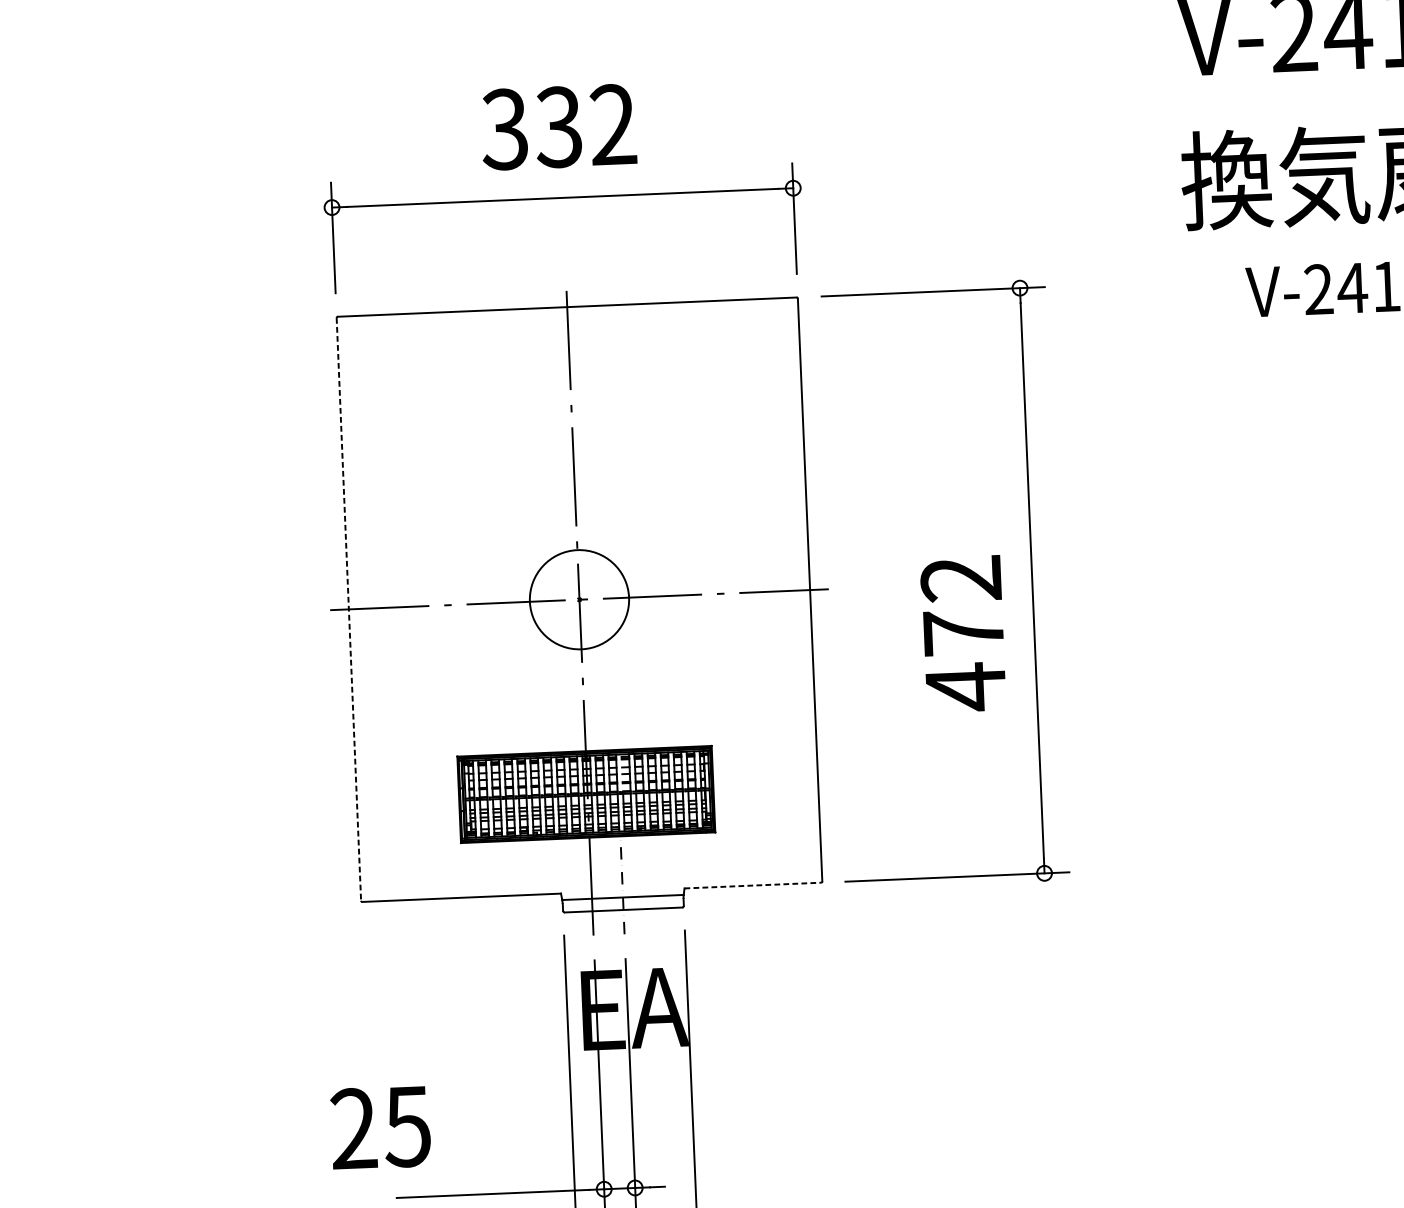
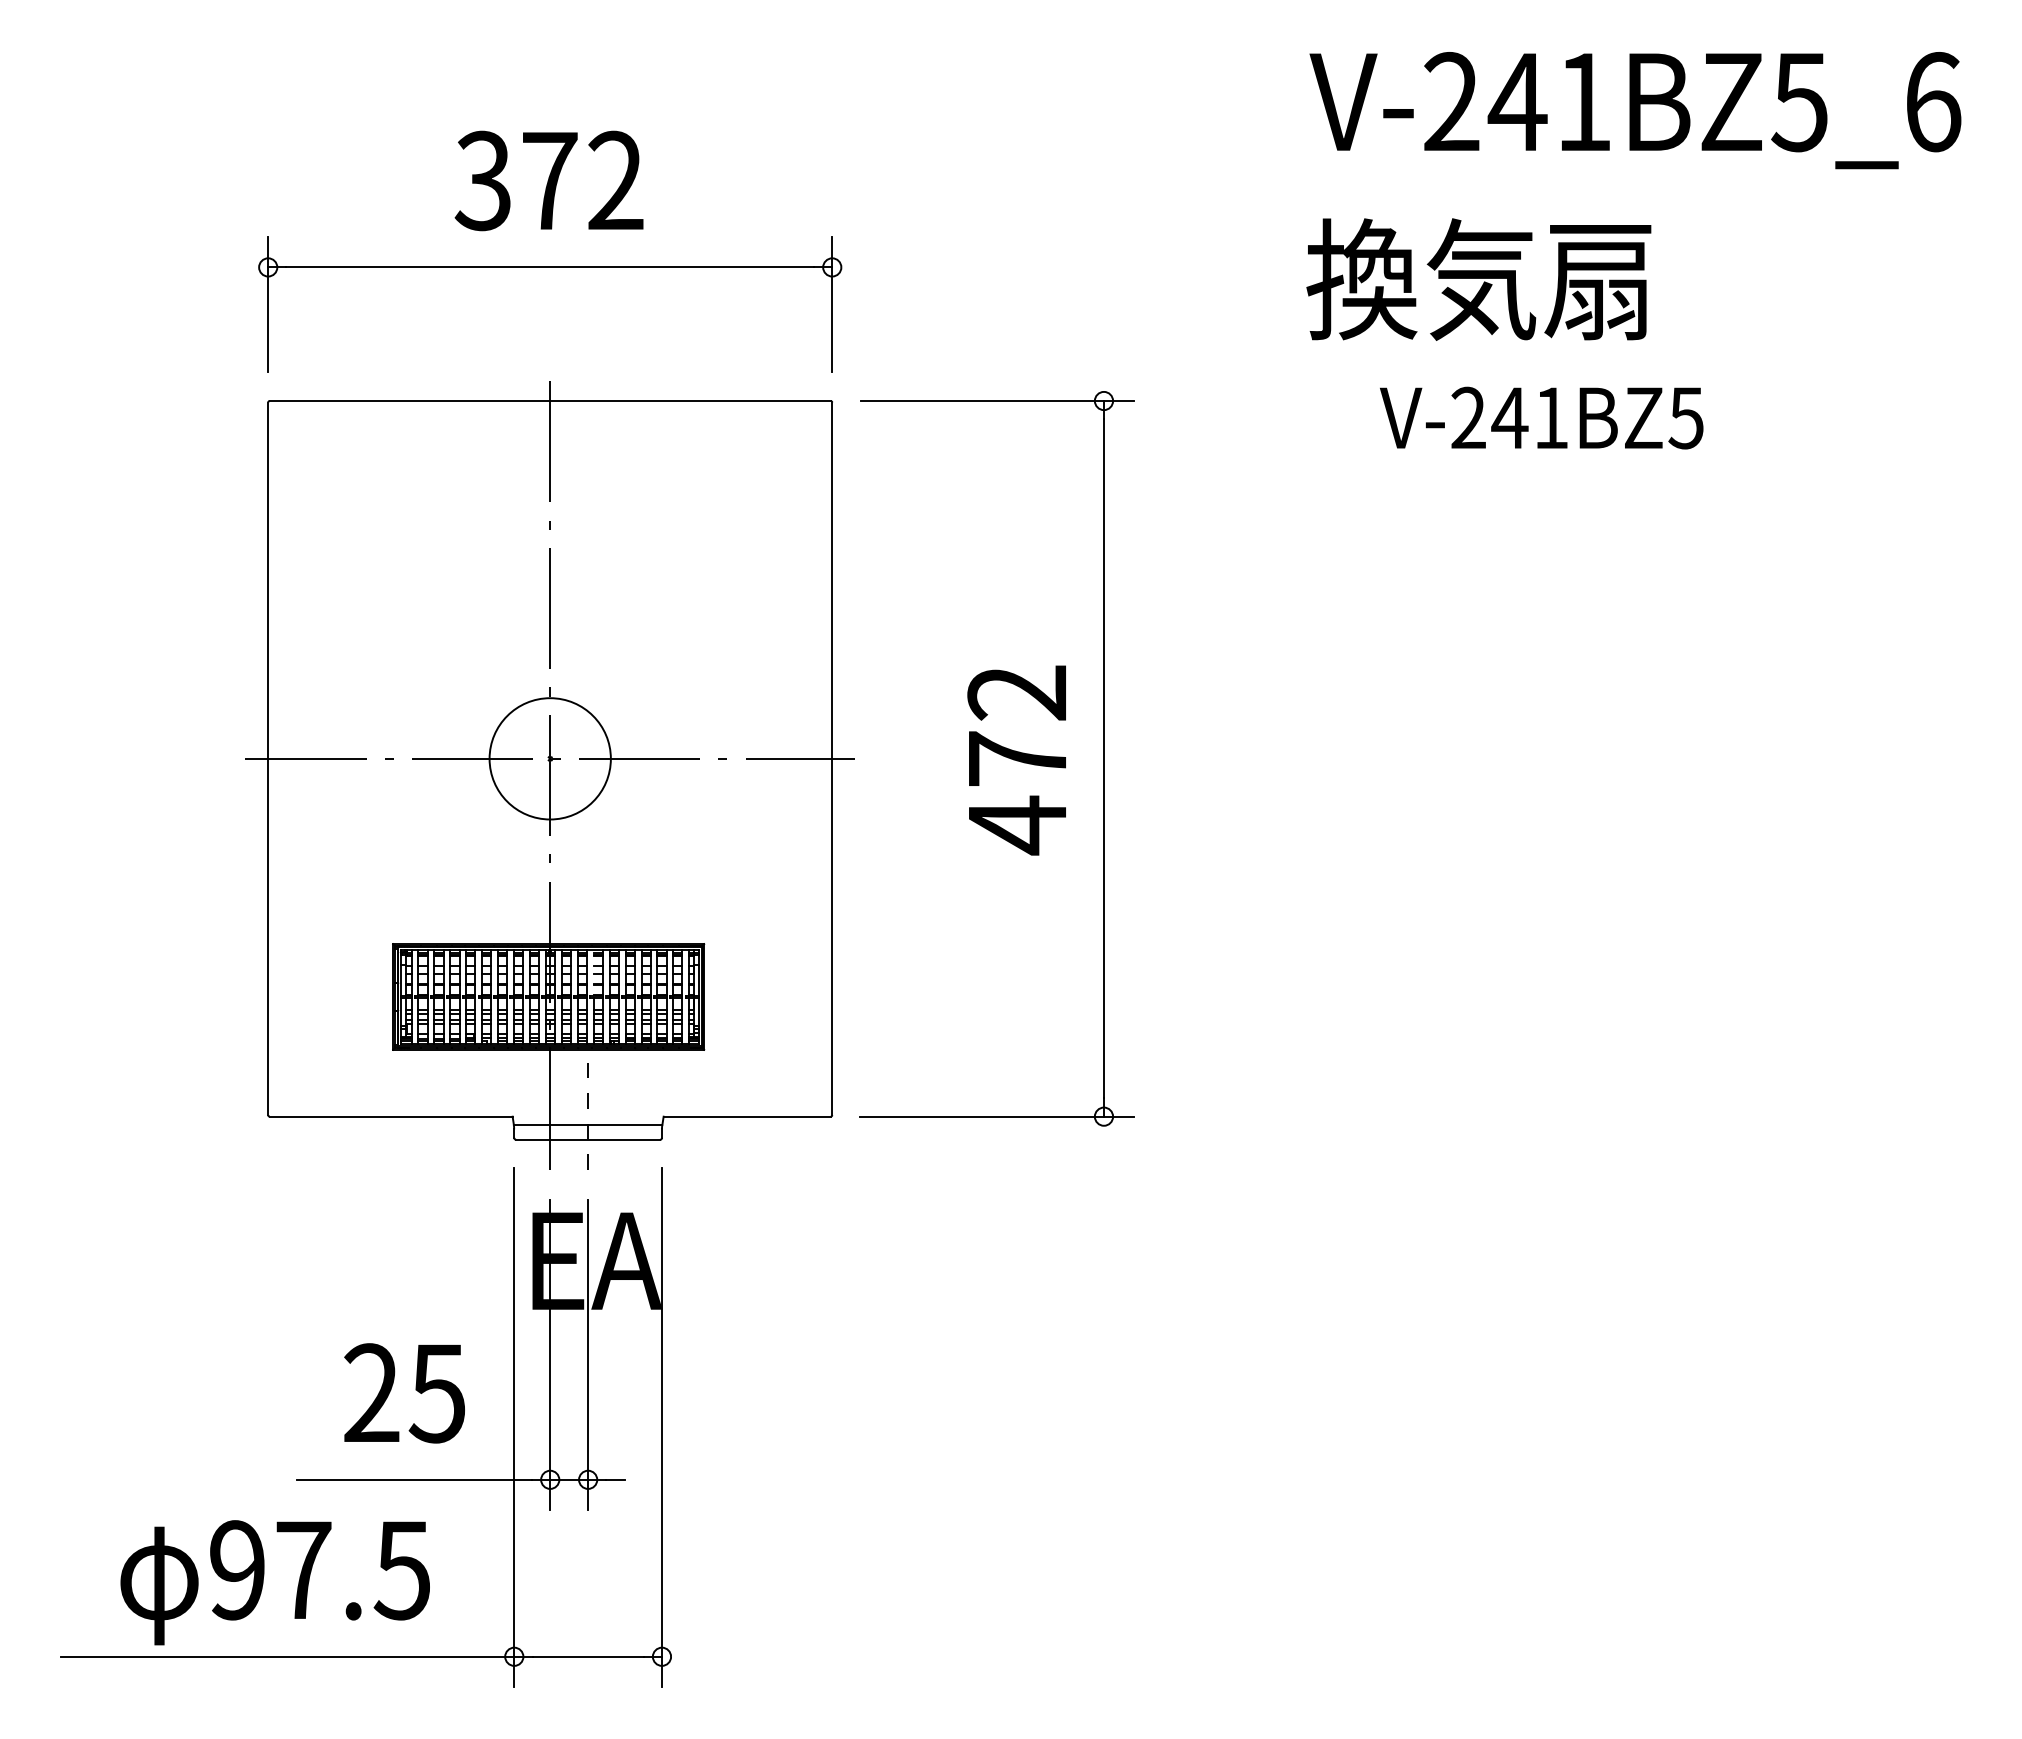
text: (558, 126) -> (548, 180), 332 -> 372
line: (349, 609) -> (268, 759), dashed -> solid
text: (962, 634) -> (1016, 760), moved
line: (753, 885) -> (747, 1116), dashed -> solid
text: (380, 1127) -> (404, 1393), moved

